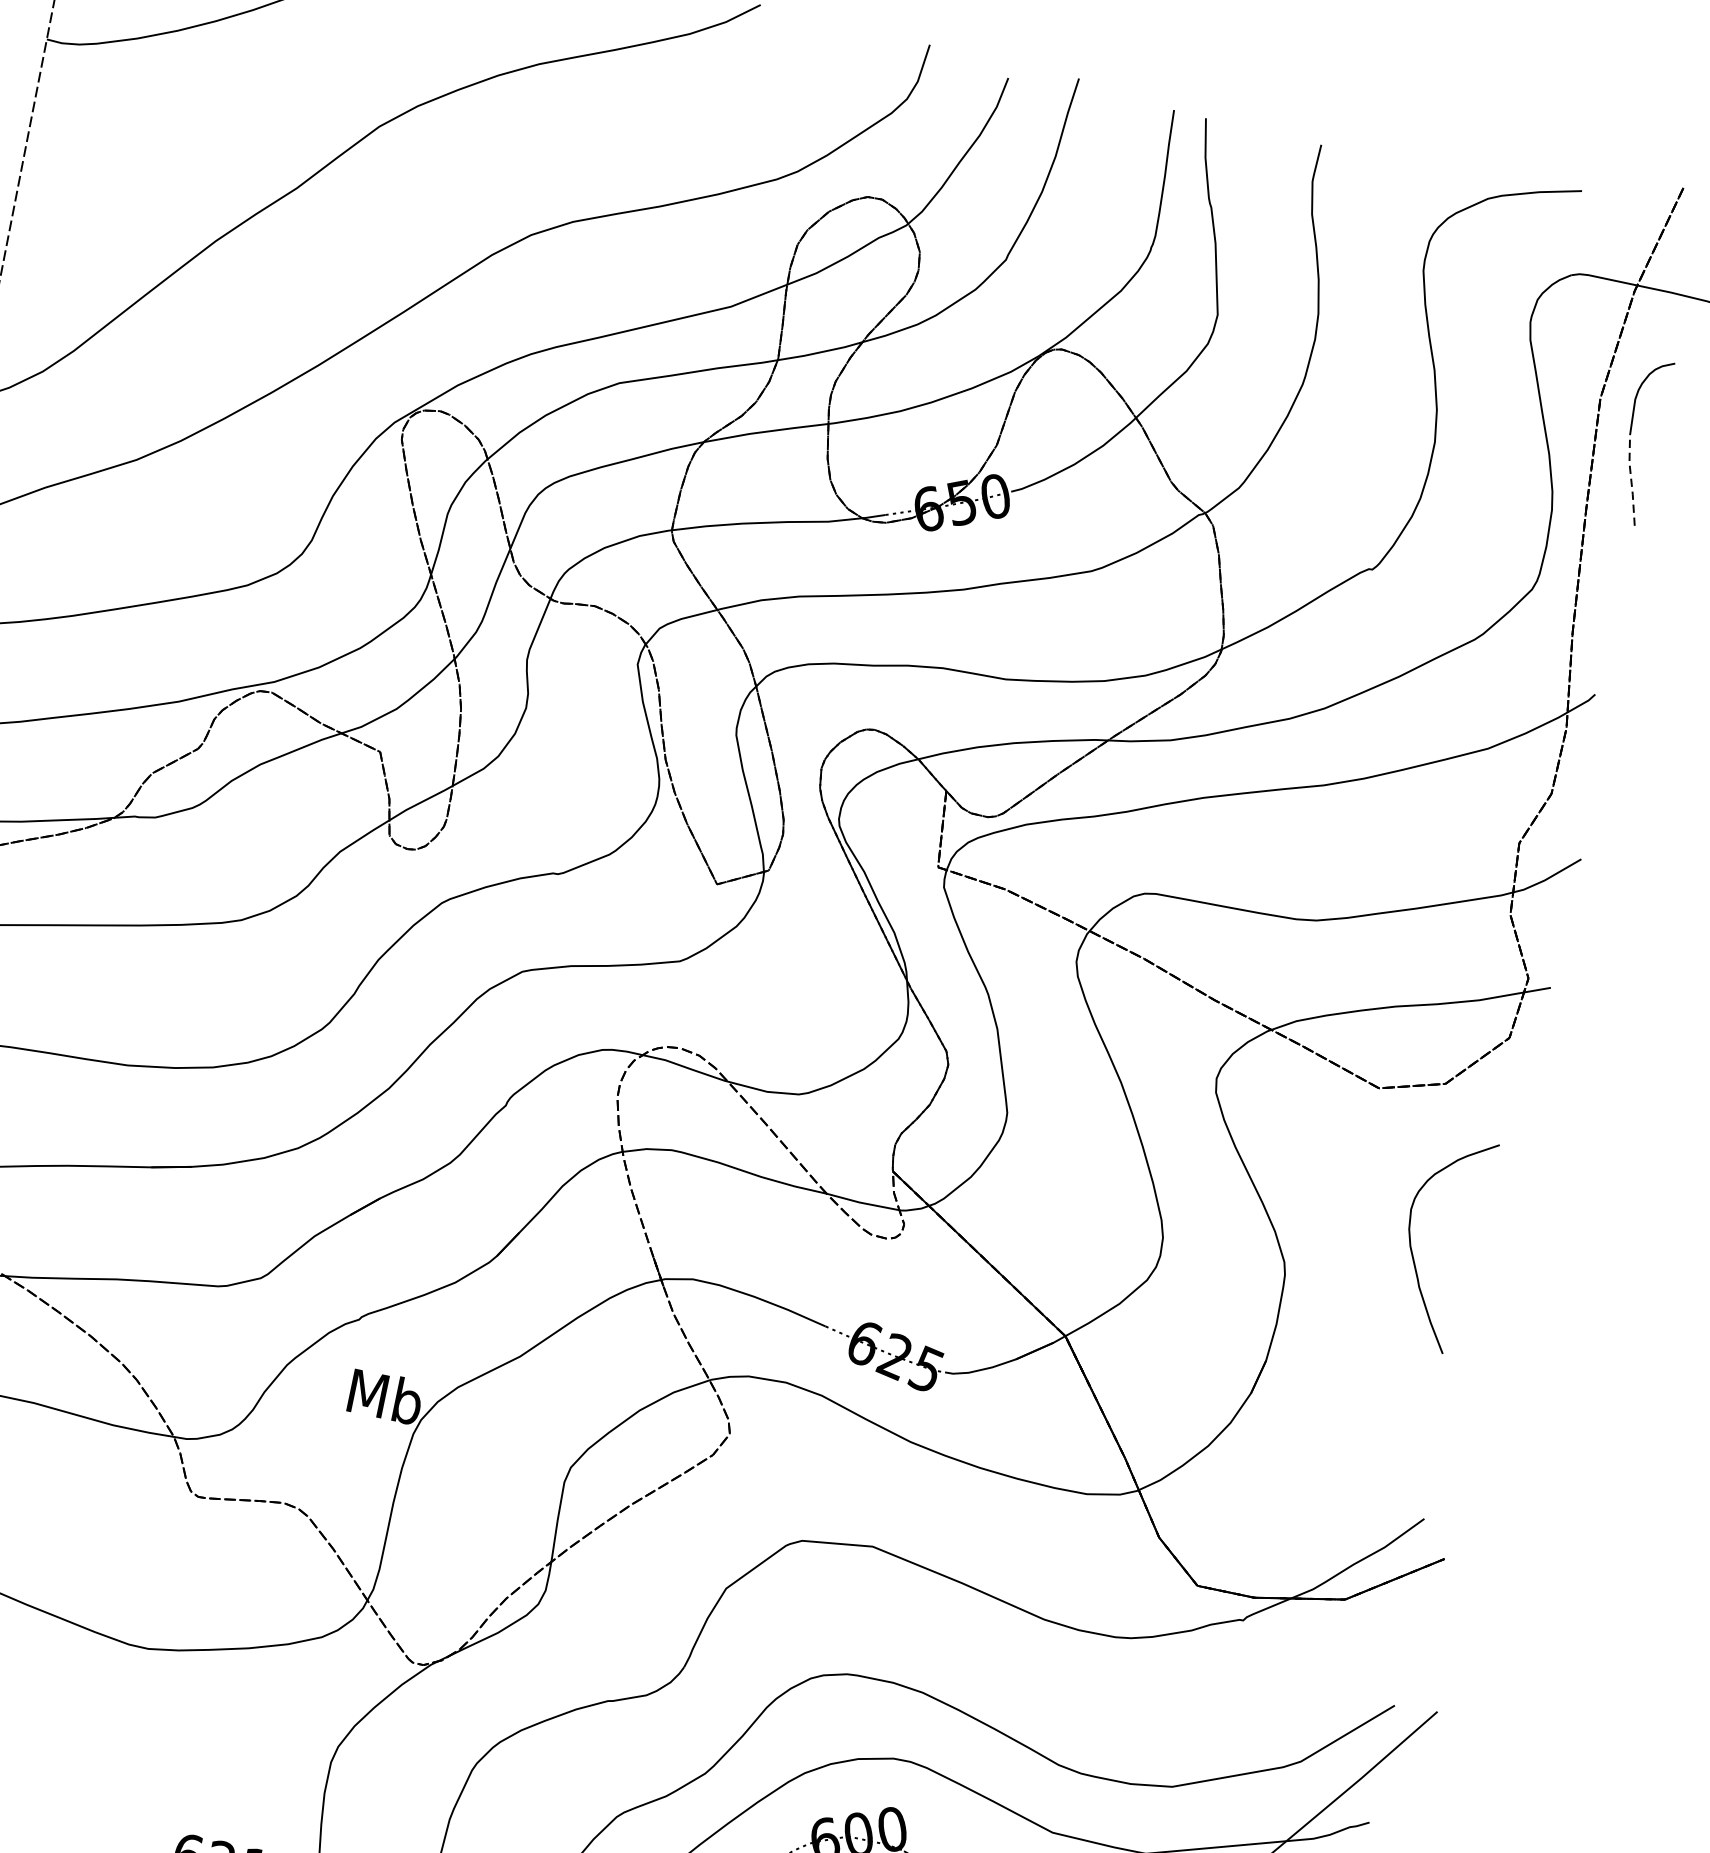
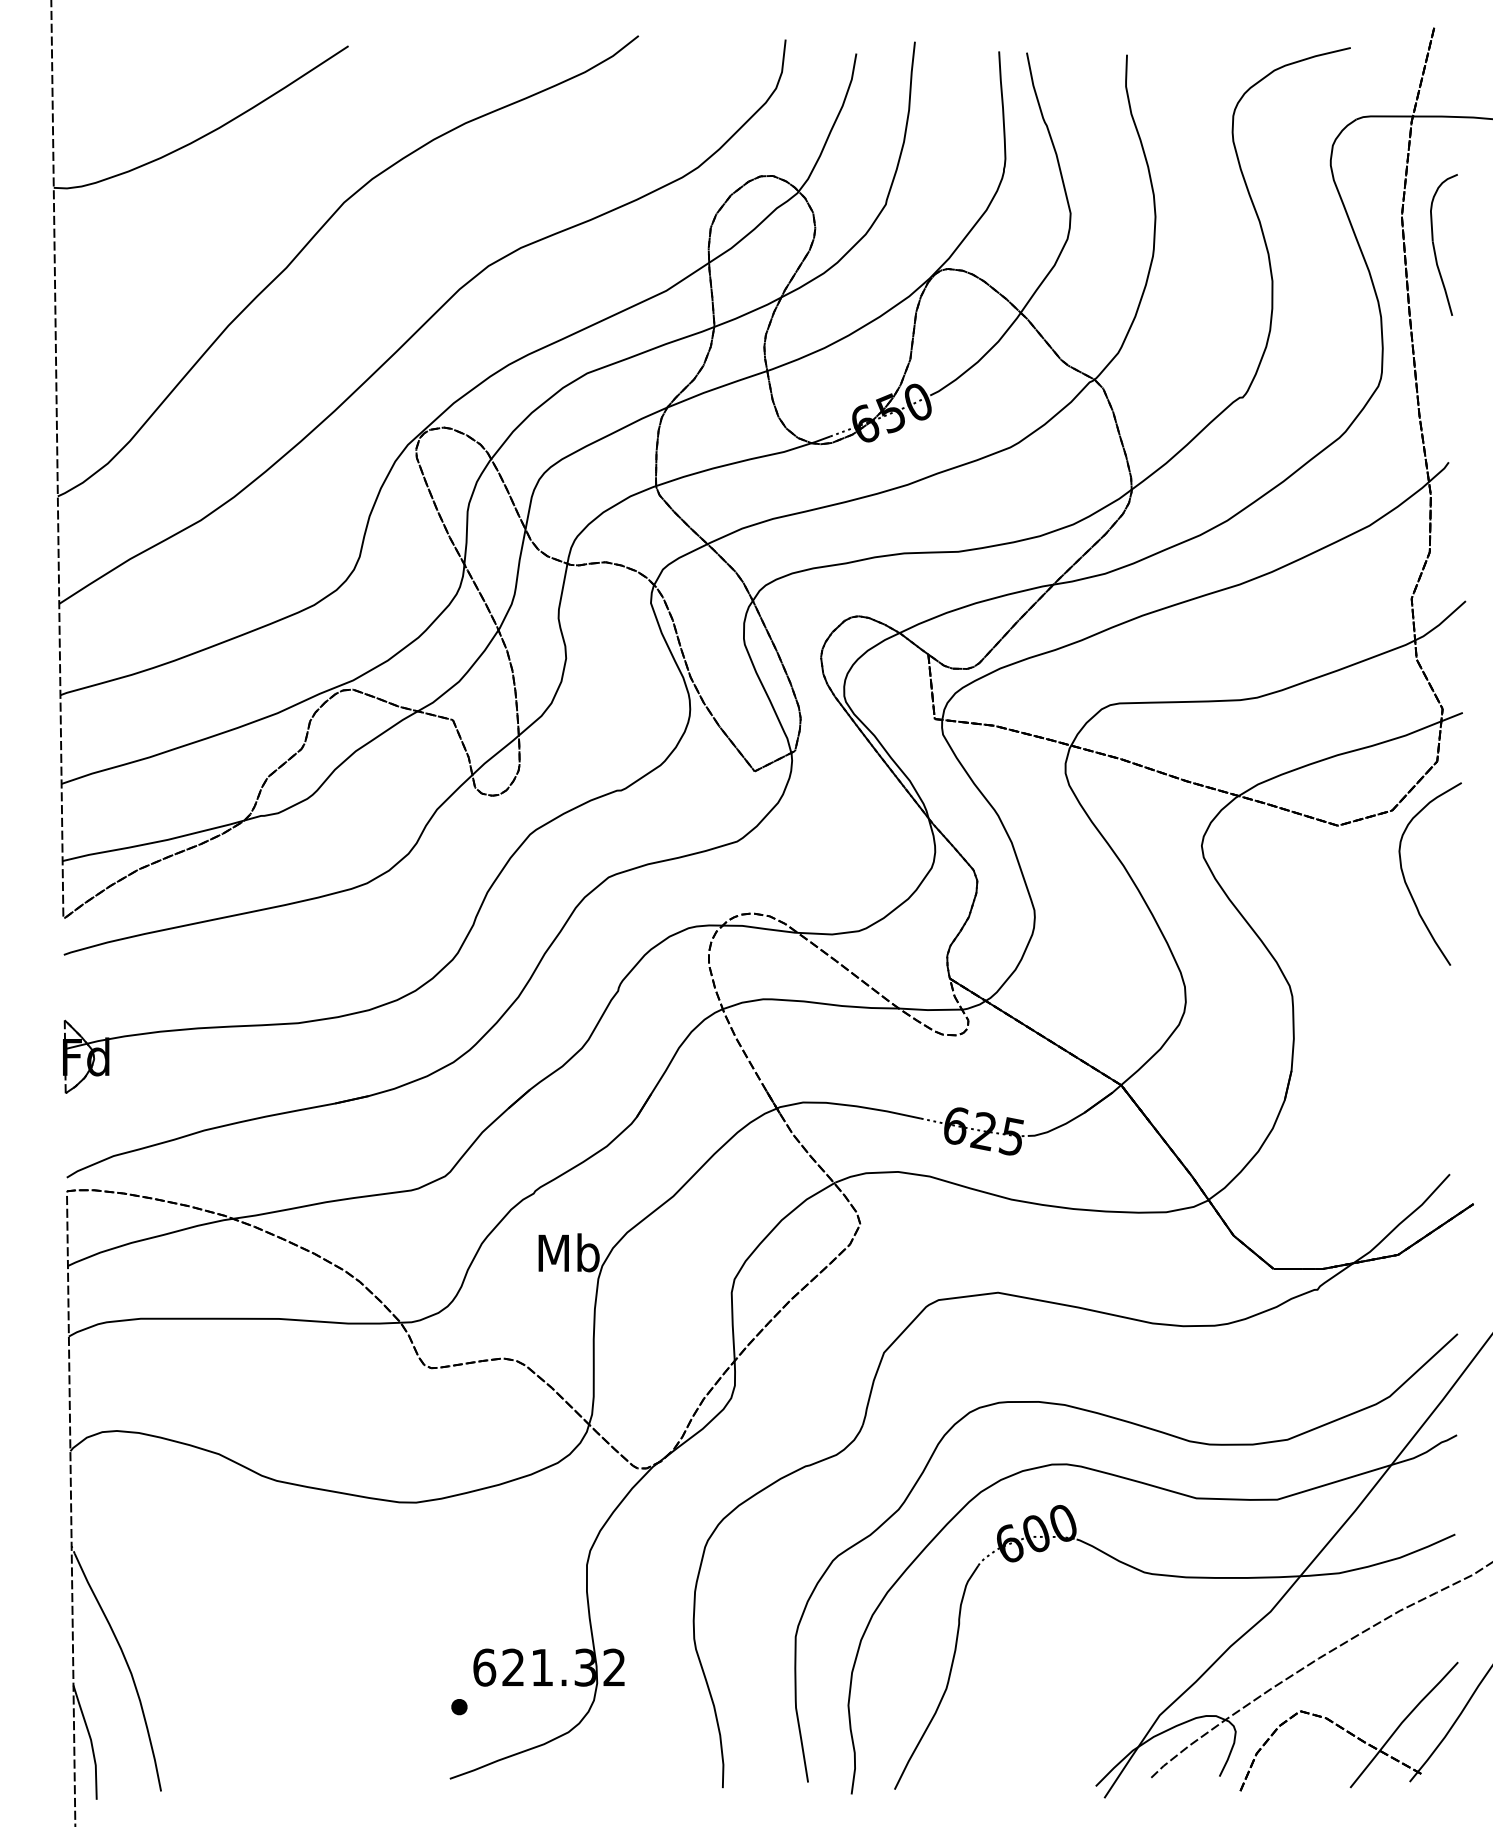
line: (1631, 479) -> (1441, 278), dashed -> solid
curve: (1411, 1242) -> (1405, 878), moved

